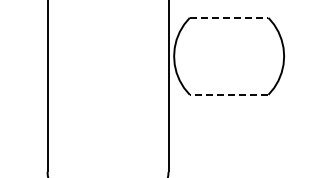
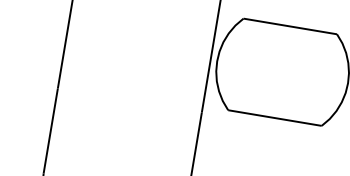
line: (229, 17) -> (290, 26), dashed -> solid
line: (228, 94) -> (274, 117), dashed -> solid

